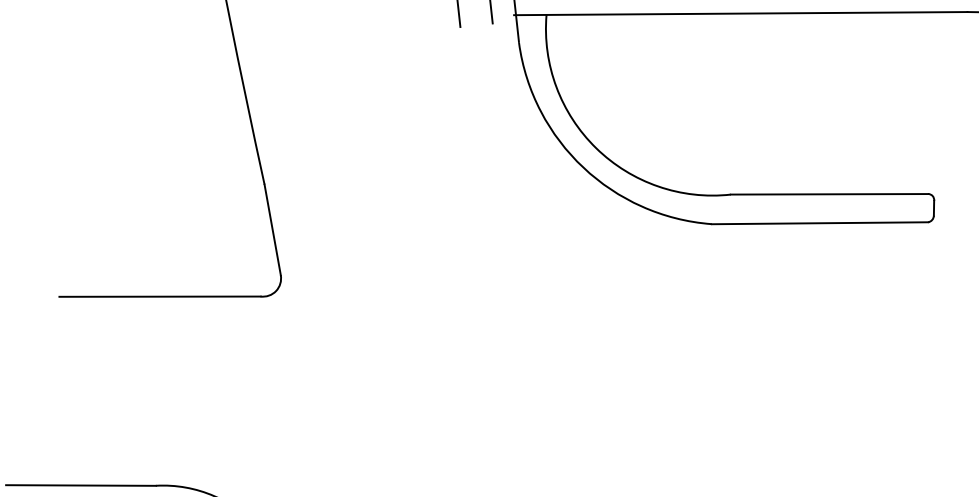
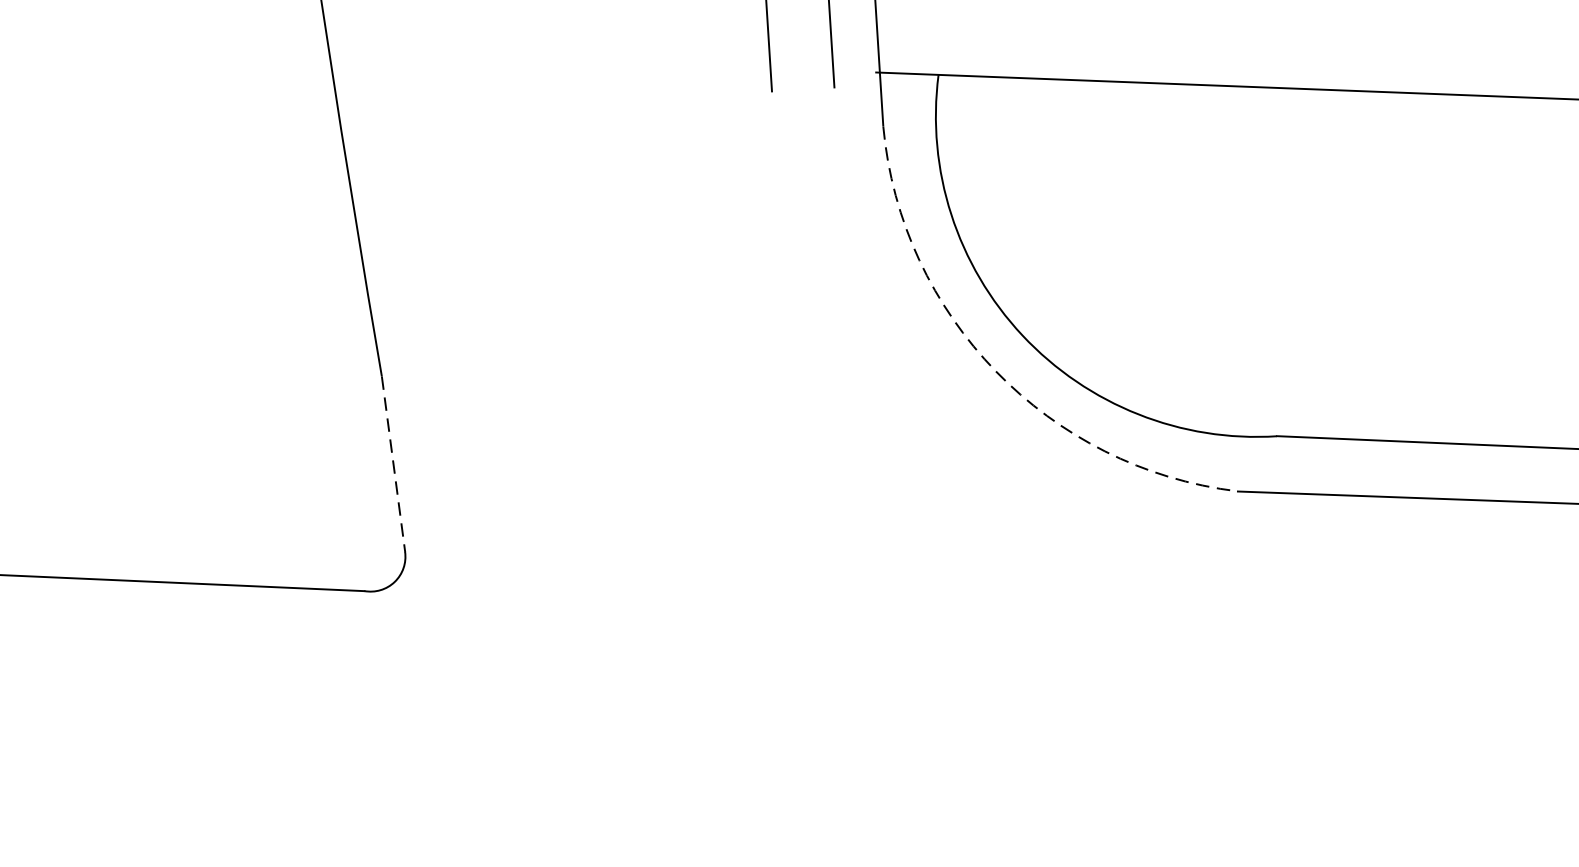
arc: (583, 167) -> (996, 371), solid -> dashed
line: (272, 230) -> (393, 465), solid -> dashed

